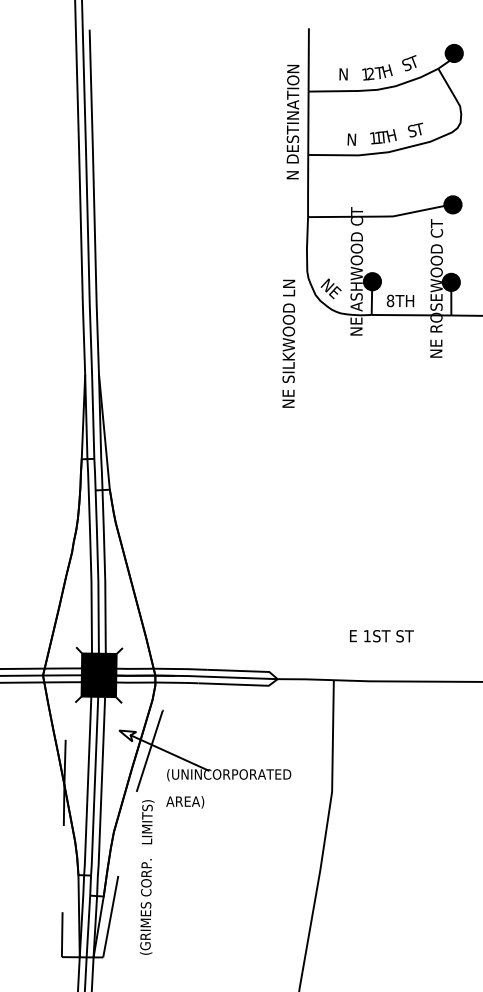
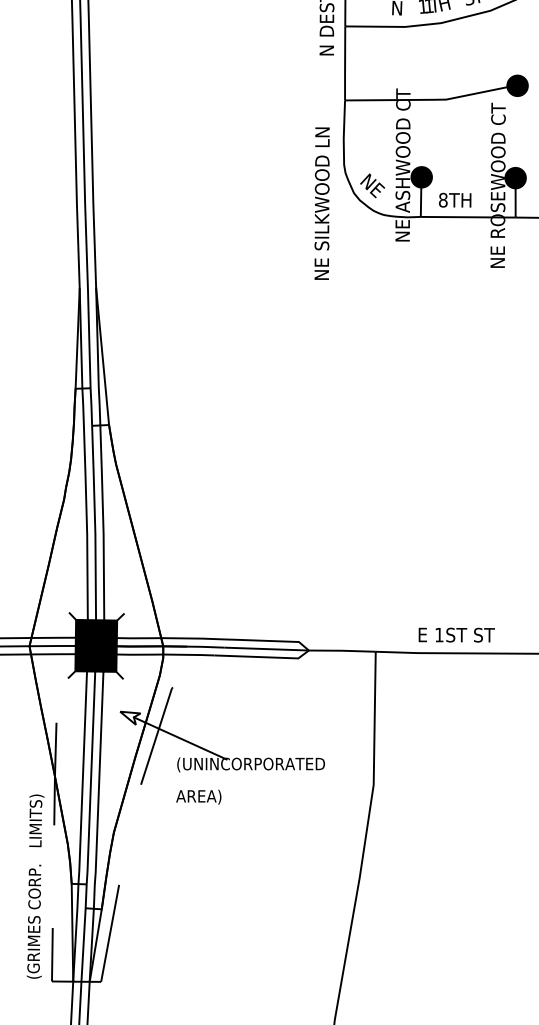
text: (288, 343) -> (321, 203), moved
text: (381, 636) -> (456, 635), moved
text: (146, 877) -> (34, 886), moved

